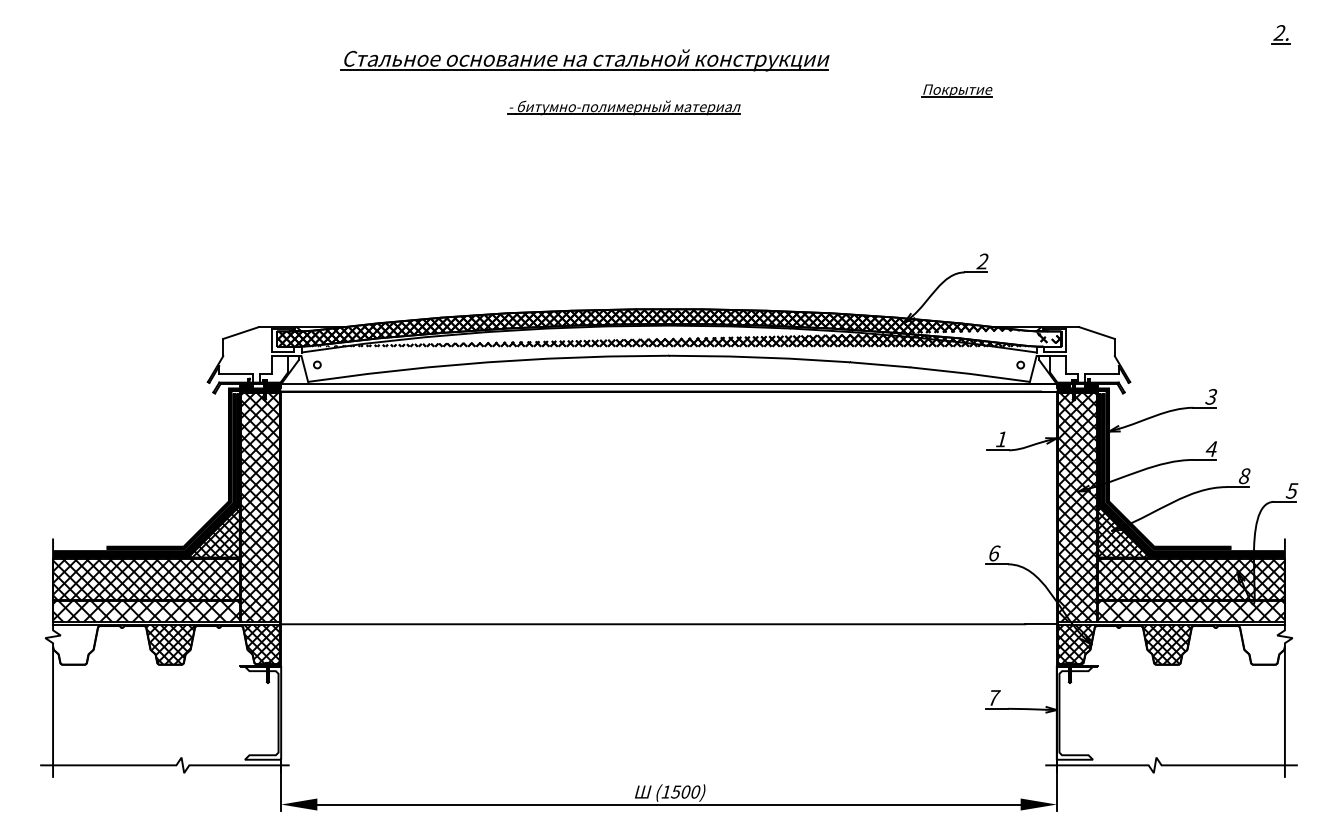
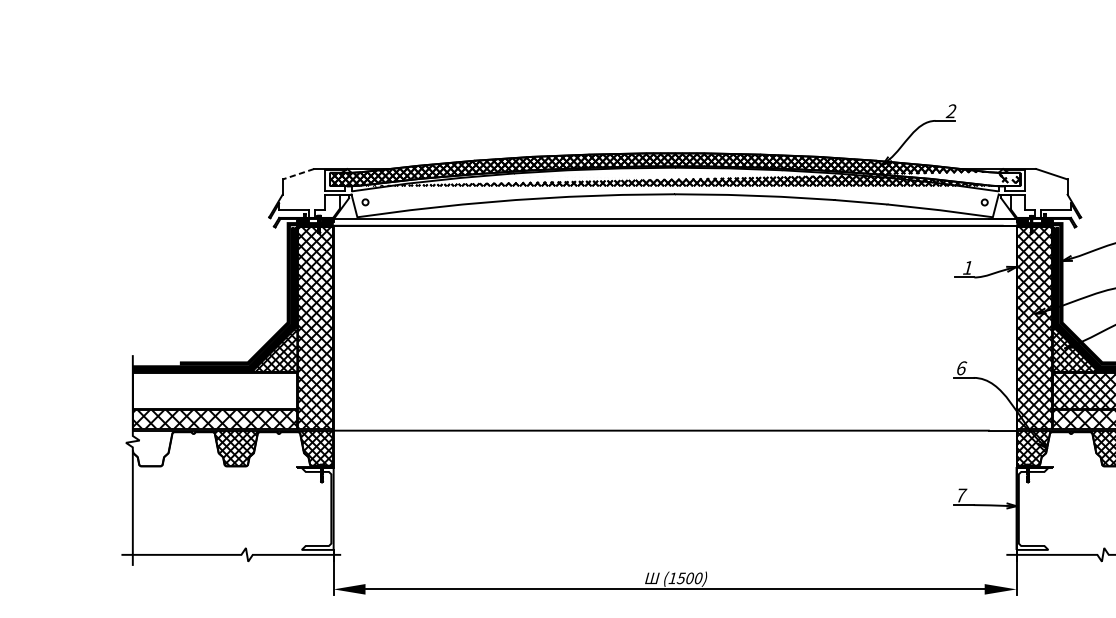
line: (241, 333) -> (298, 174), solid -> dashed
hatch: (146, 578) -> (215, 390), removed

